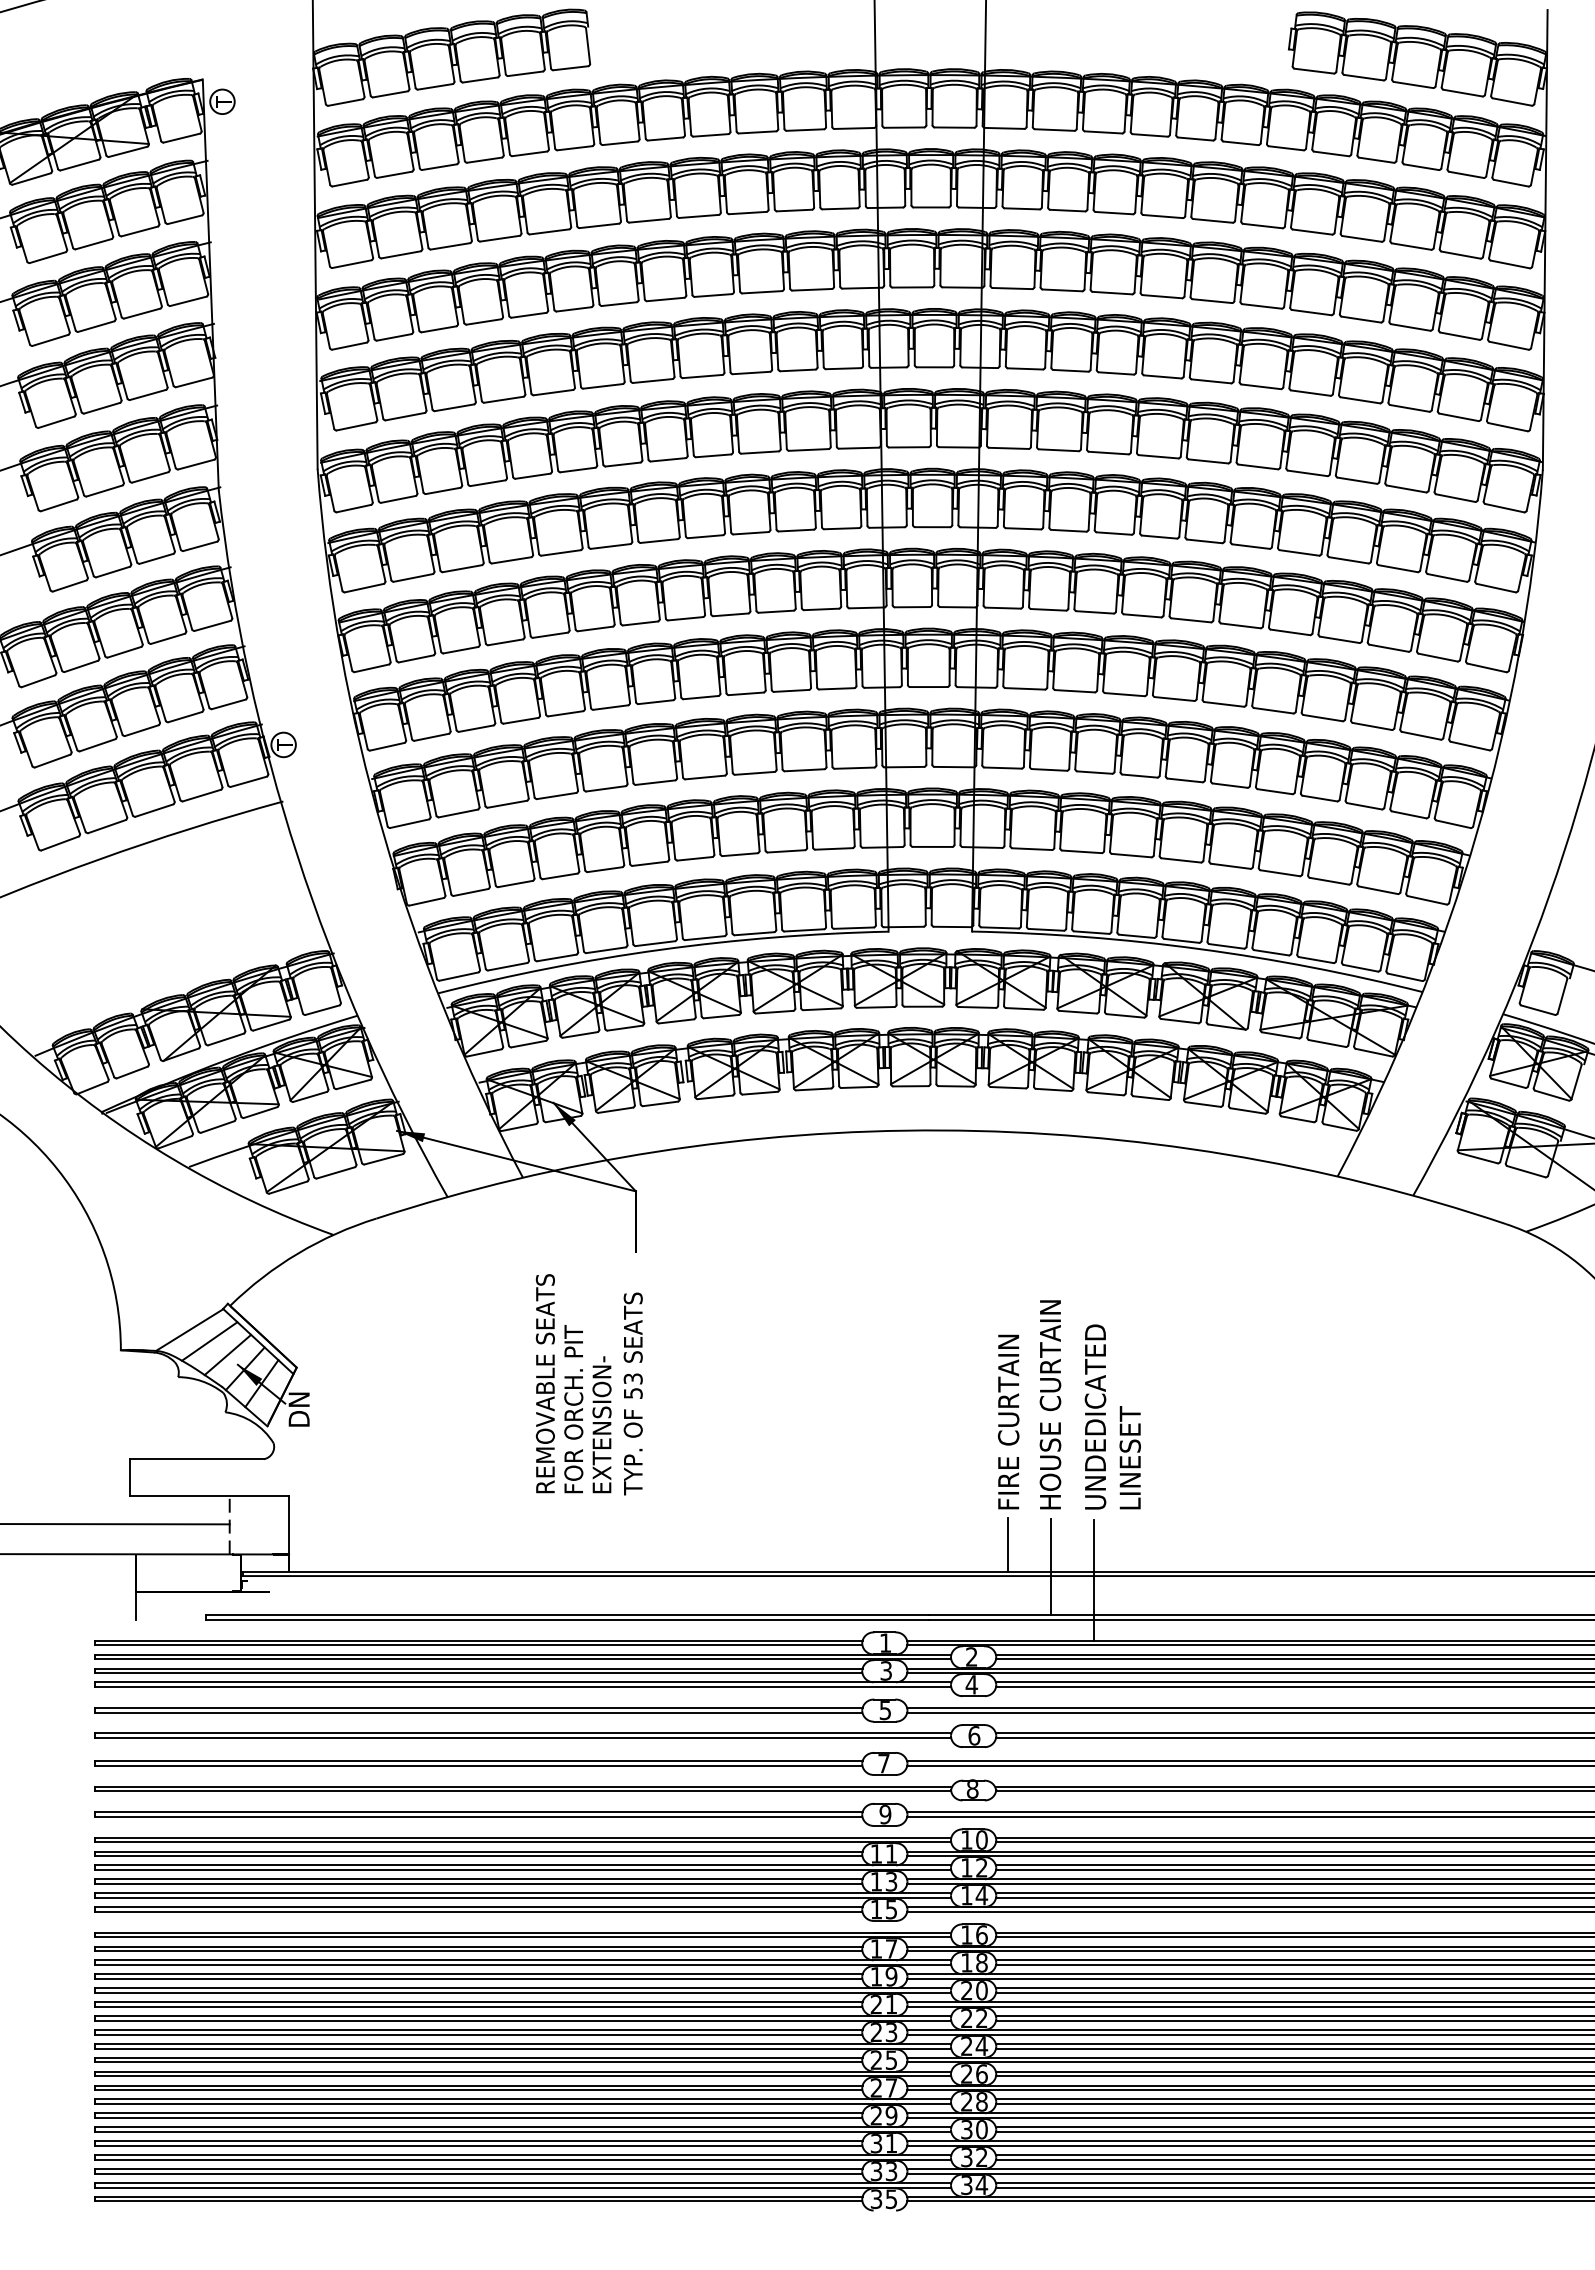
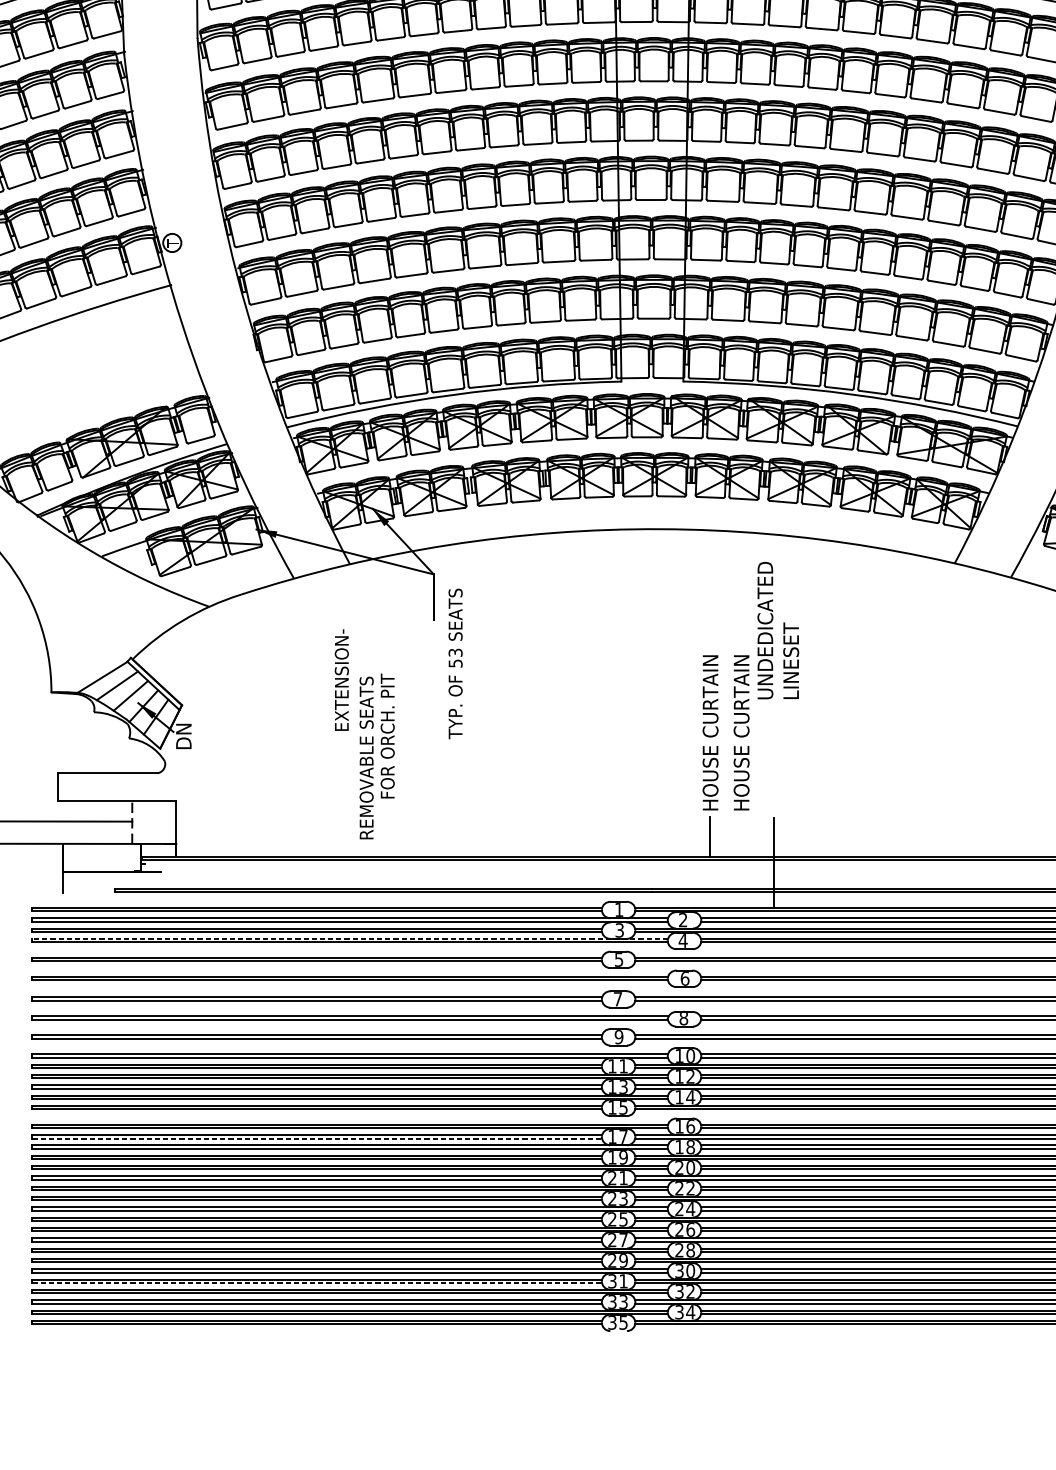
text: (544, 1383) -> (365, 757), moved
text: (632, 1393) -> (455, 663), moved
text: (1008, 1403) -> (710, 731), FIRE CURTAIN -> HOUSE CURTAIN
text: (1112, 1416) -> (777, 630), moved
text: (601, 1424) -> (341, 679), moved
line: (1050, 1567) -> (741, 853), removed
line: (522, 1682) -> (349, 939), solid -> dashed
line: (478, 1951) -> (316, 1138), solid -> dashed
line: (478, 2145) -> (316, 1282), solid -> dashed

